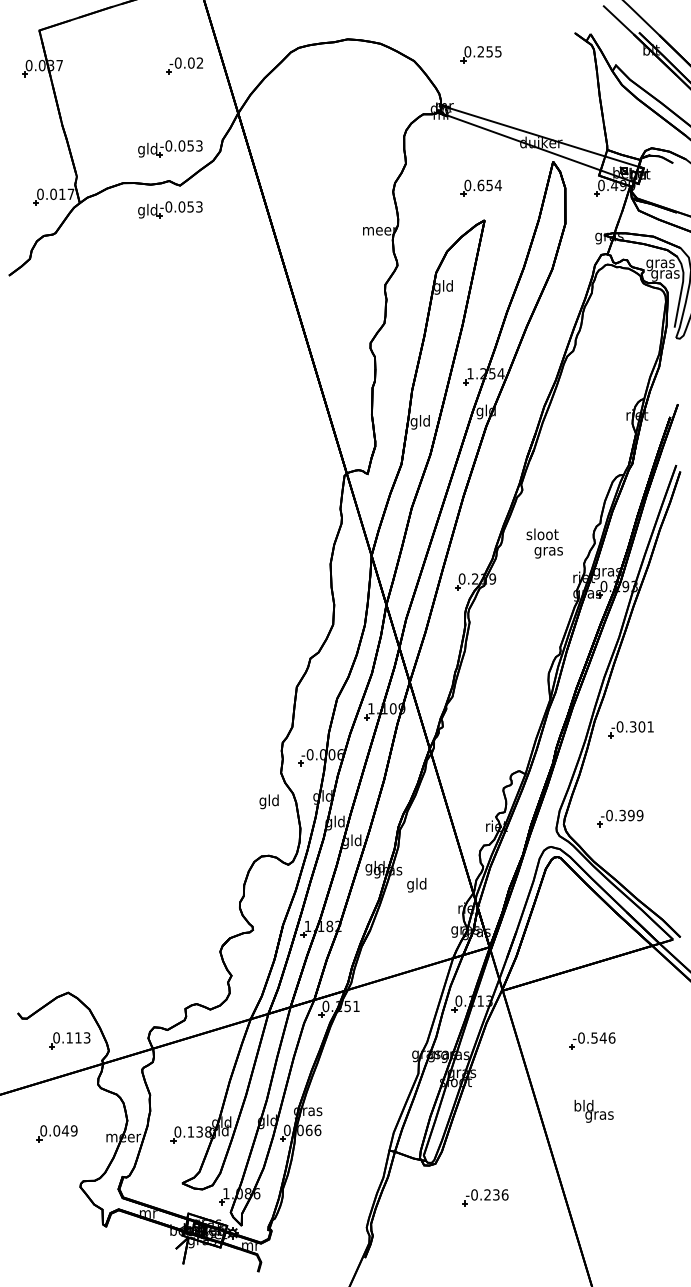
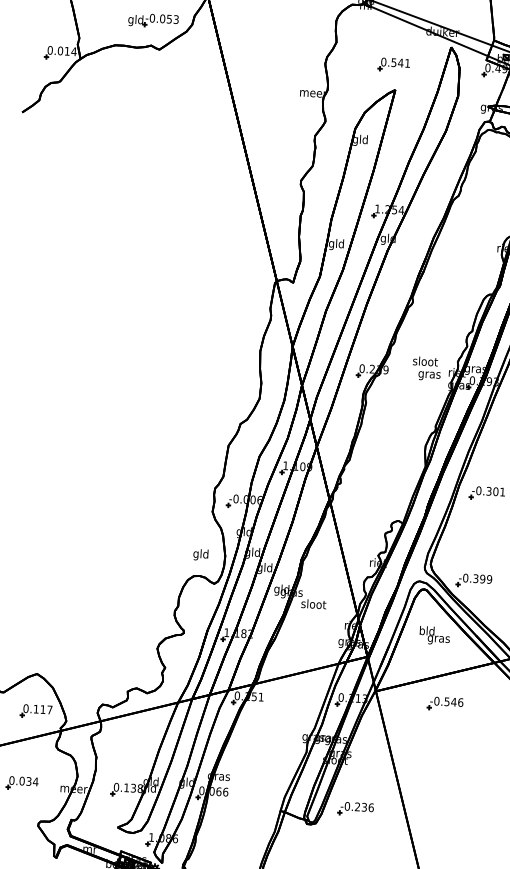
text: (489, 185) -> (400, 63), 0.654 -> 0.541
text: (70, 193) -> (73, 51), 0.017 -> 0.014
part: (170, 209) -> (150, 67), removed
text: (544, 543) -> (426, 368), moved
text: (268, 801) -> (200, 554), moved
part: (620, 818) -> (474, 580), moved
text: (417, 884) -> (314, 604), gld -> sloot
text: (86, 1037) -> (49, 709), 0.113 -> 0.117
part: (592, 1040) -> (445, 703), moved
text: (593, 1110) -> (434, 634), moved
text: (69, 1130) -> (32, 781), 0.049 -> 0.034
part: (485, 1197) -> (355, 808), moved

